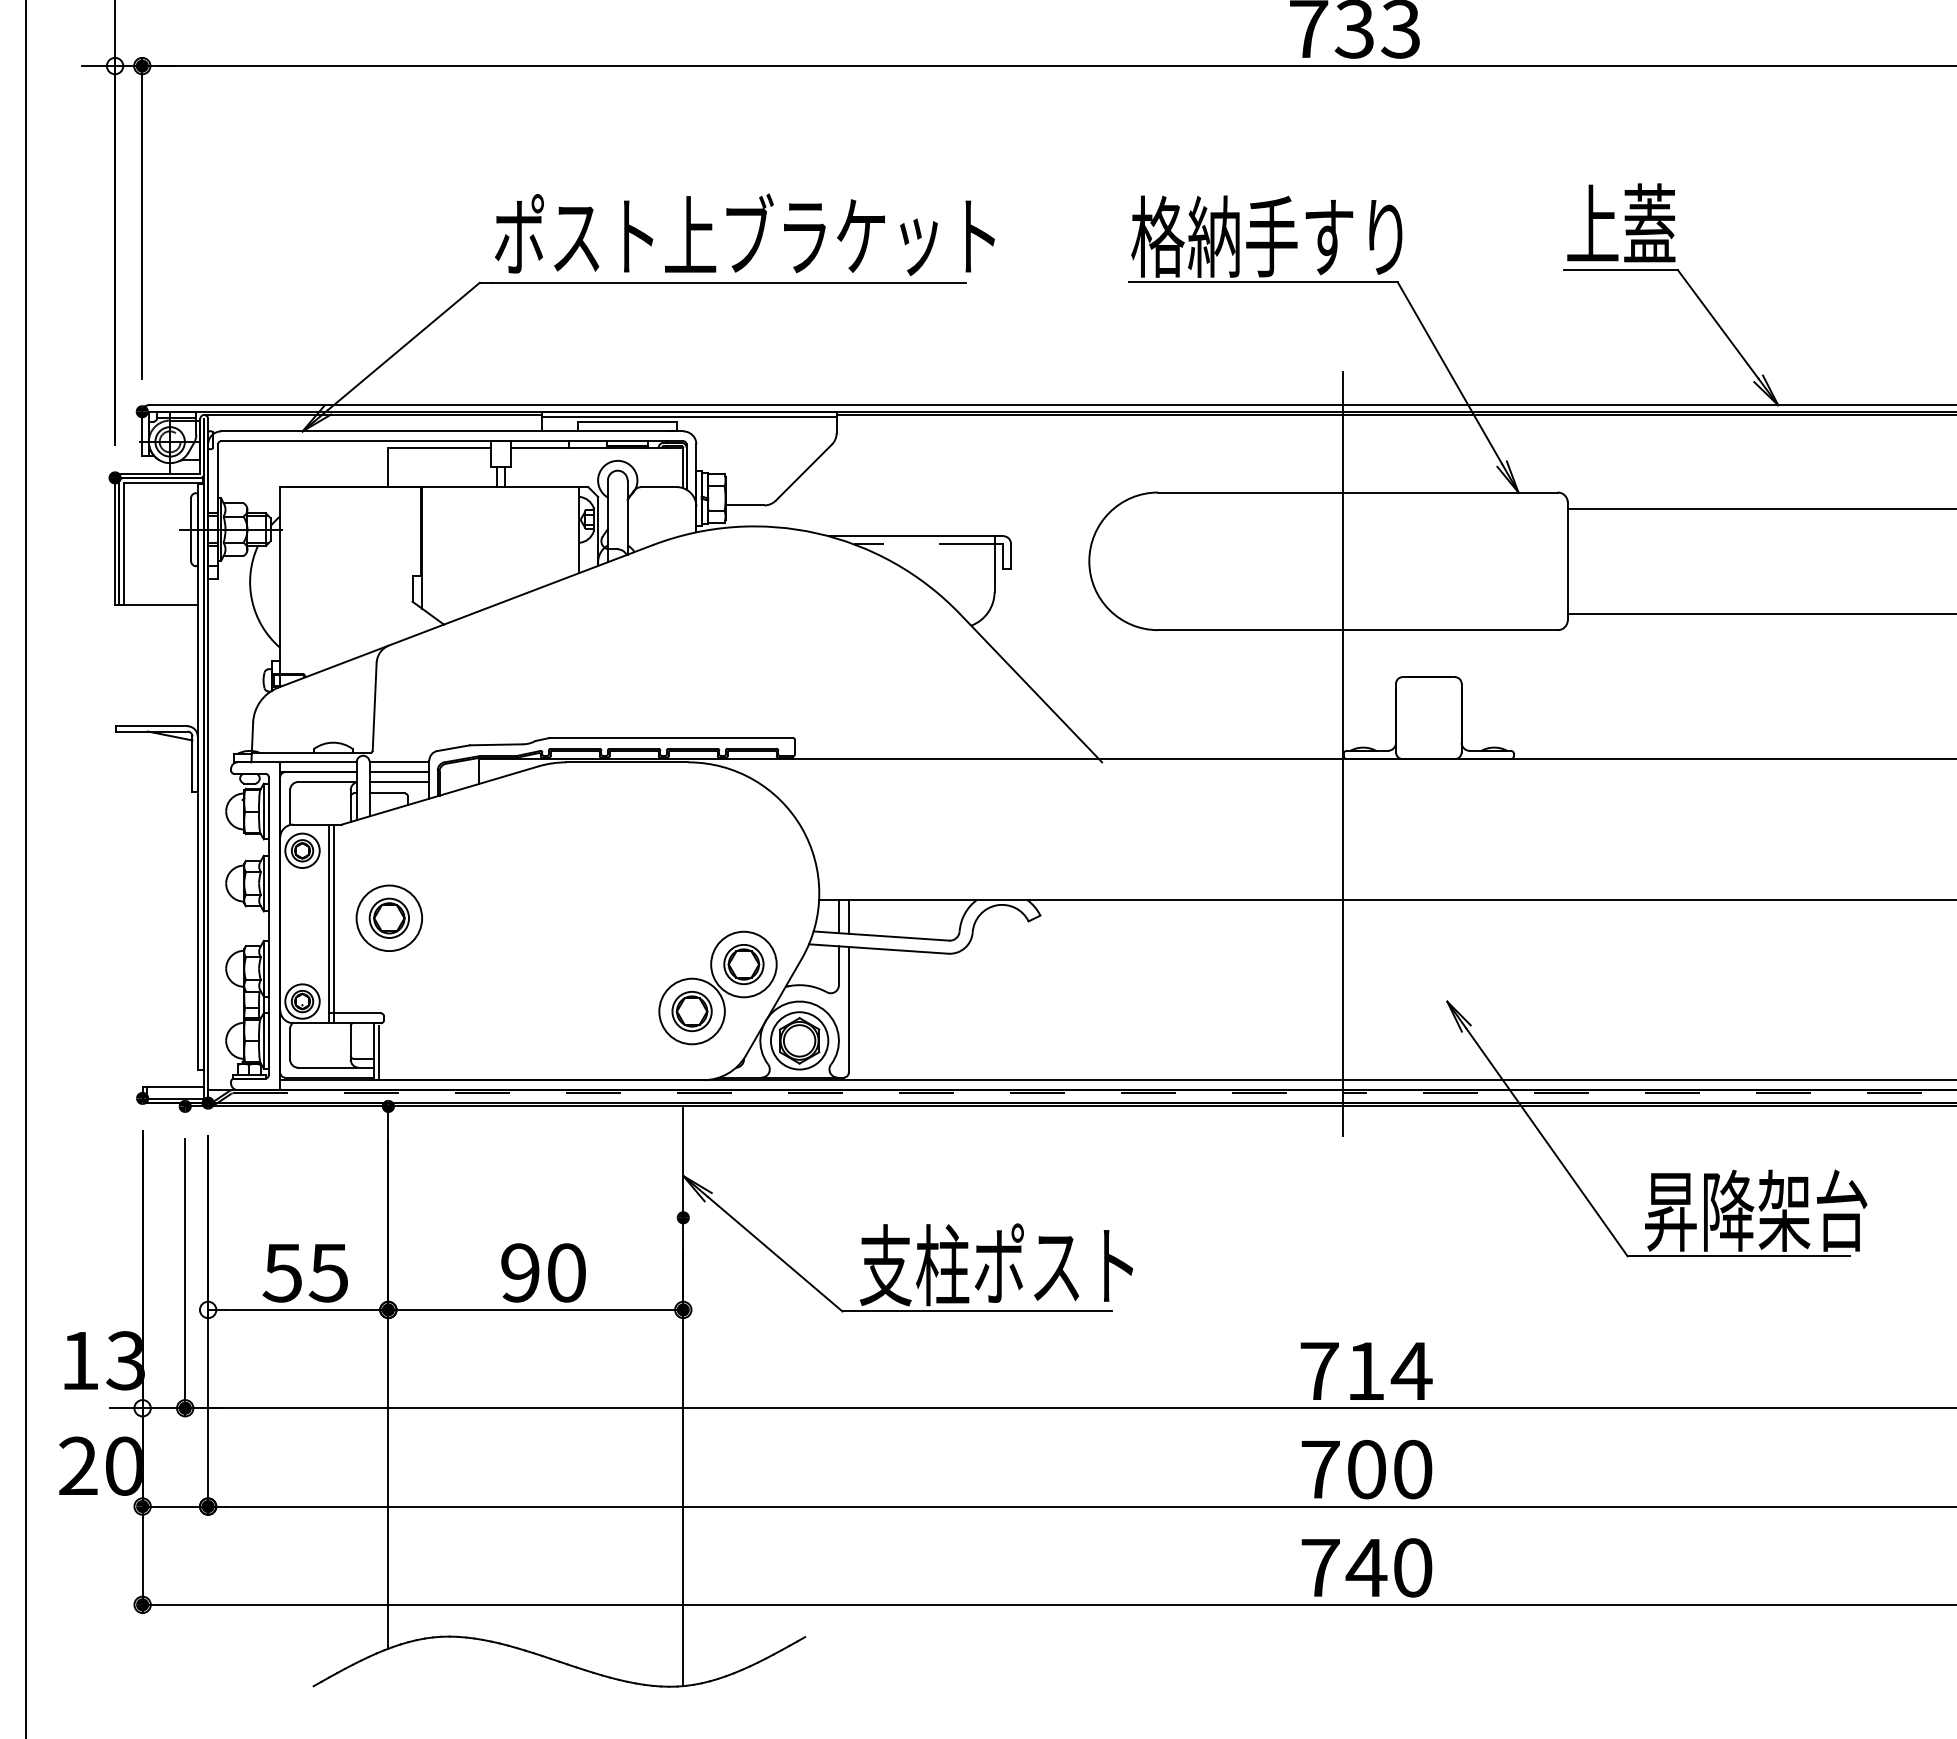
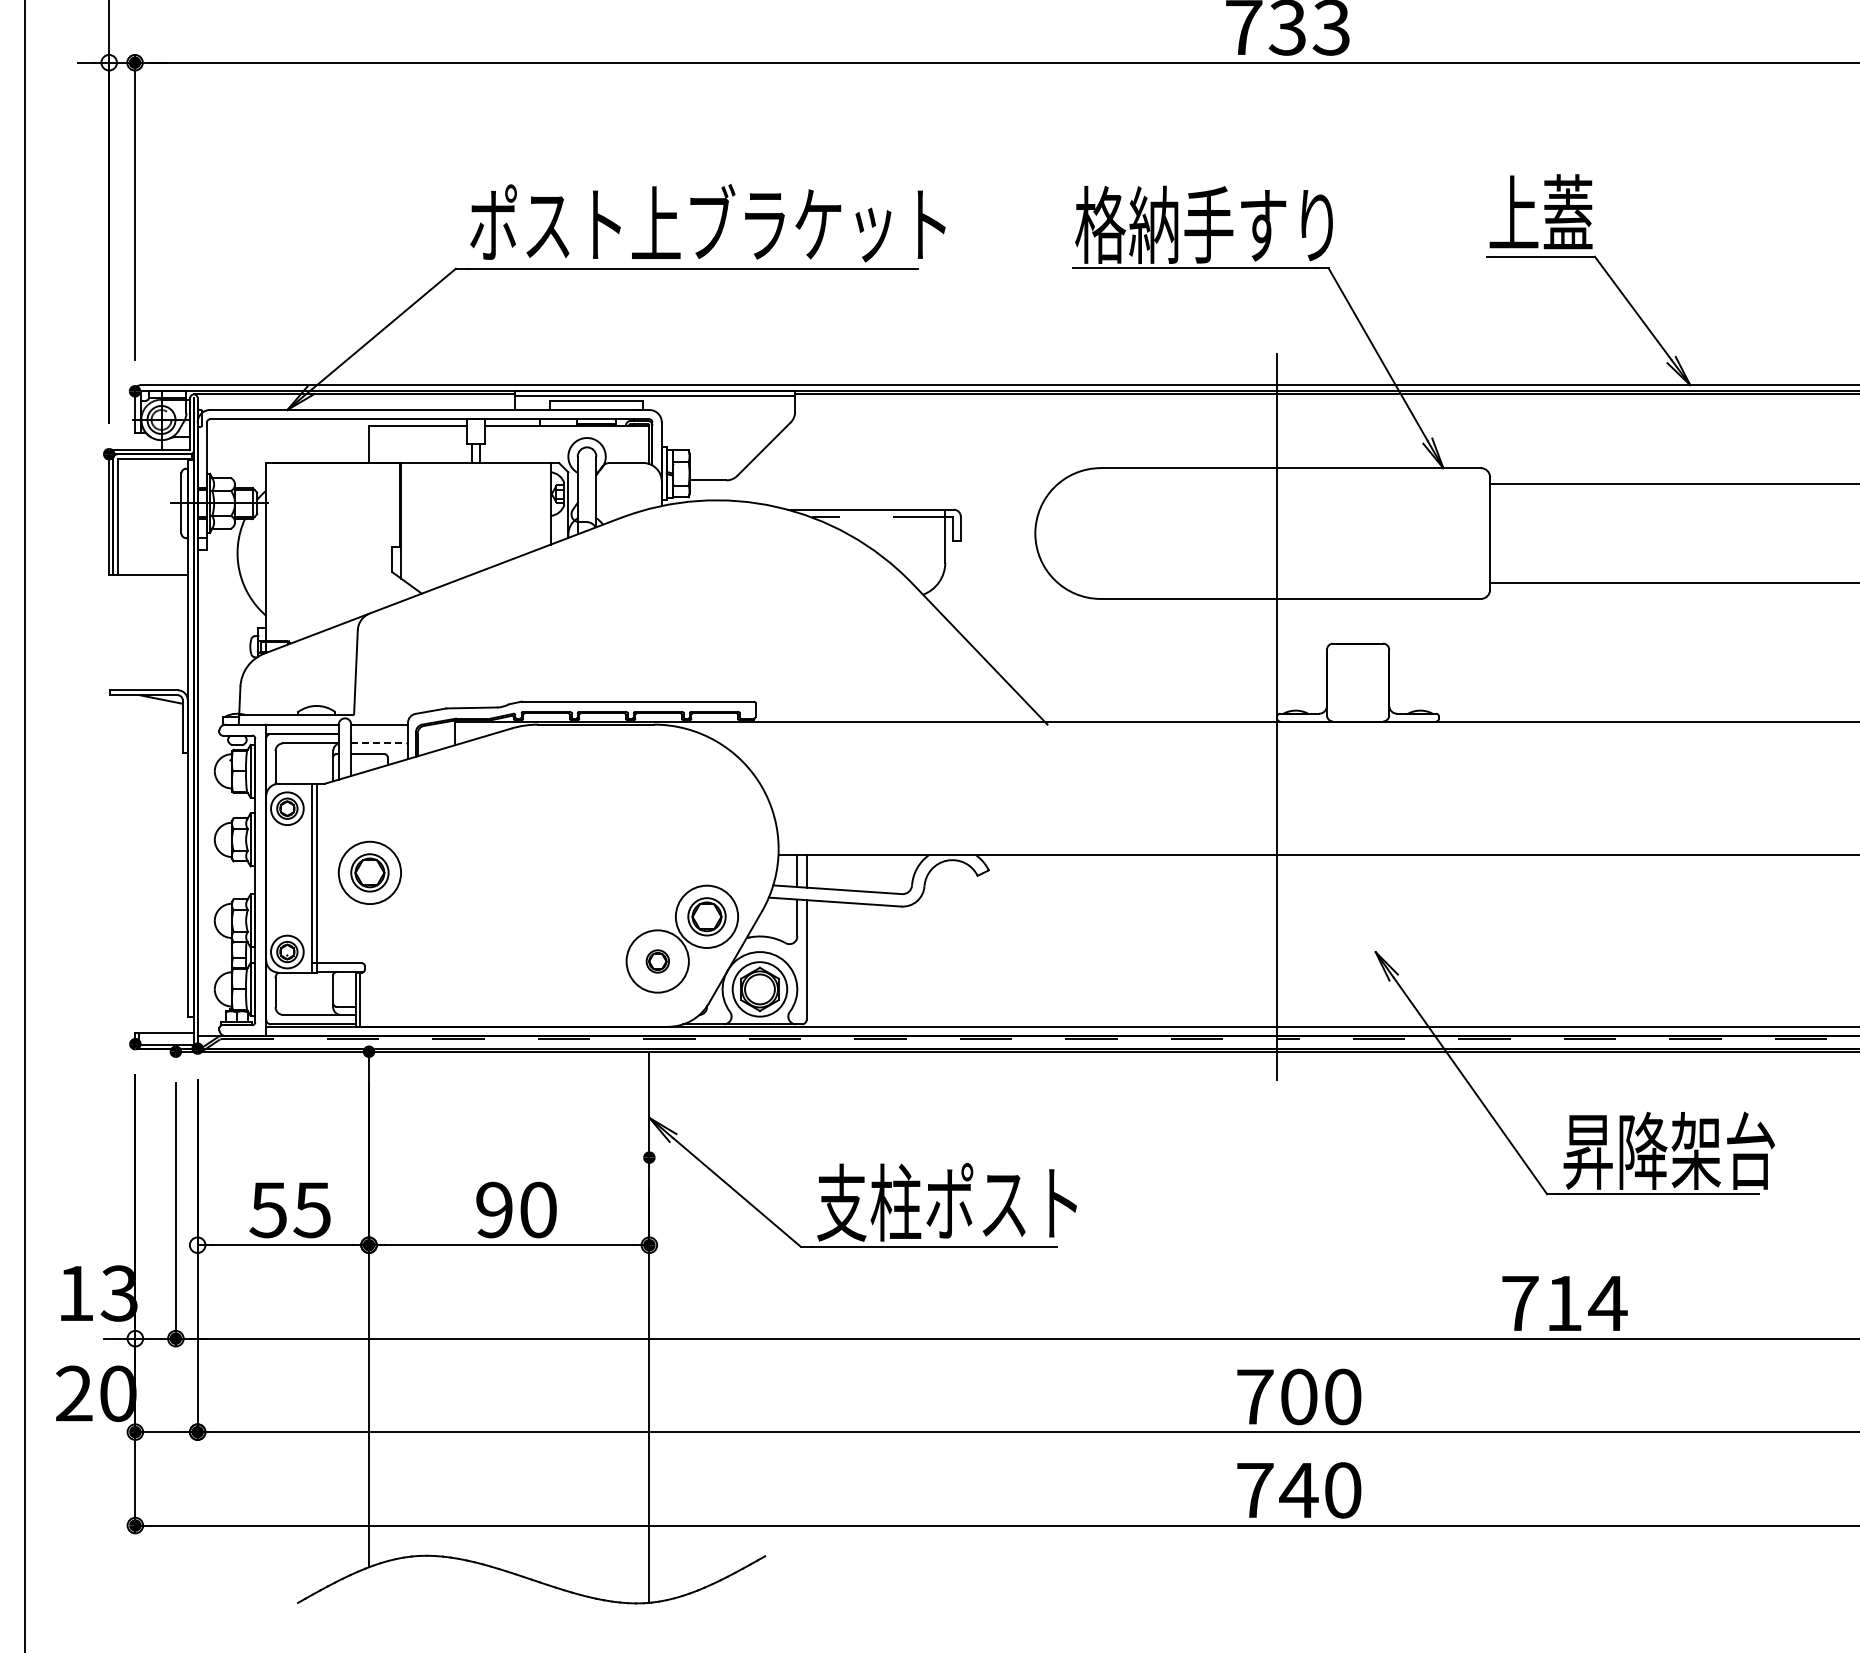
line: (399, 771) -> (379, 733), removed
line: (398, 782) -> (378, 743), solid -> dashed
part: (691, 1011) -> (657, 961), size x0.6
text: (1366, 1371) -> (1564, 1303), moved

